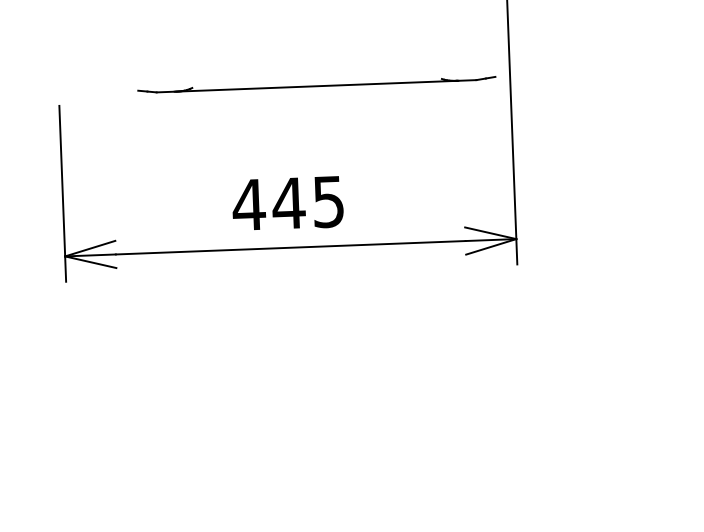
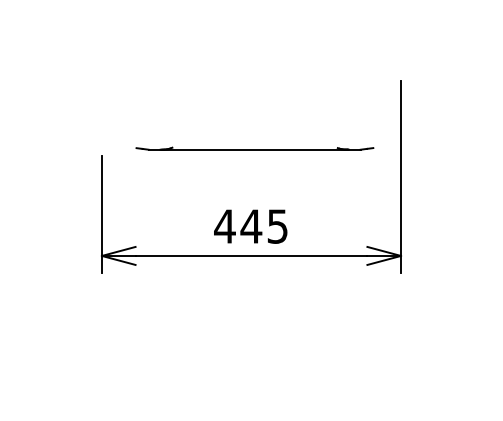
part: (316, 84) -> (254, 148), moved

